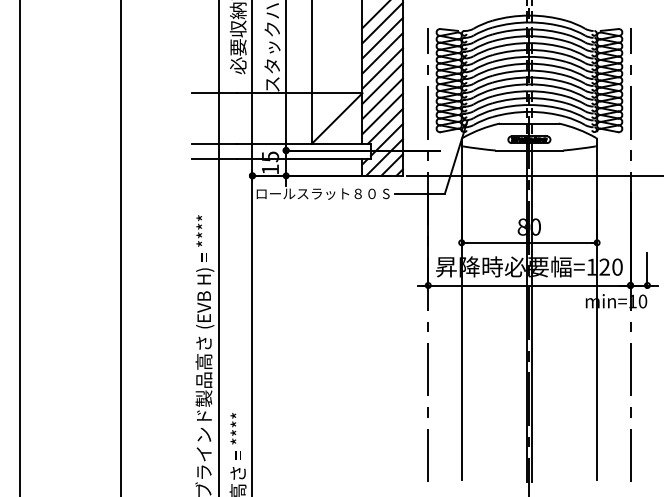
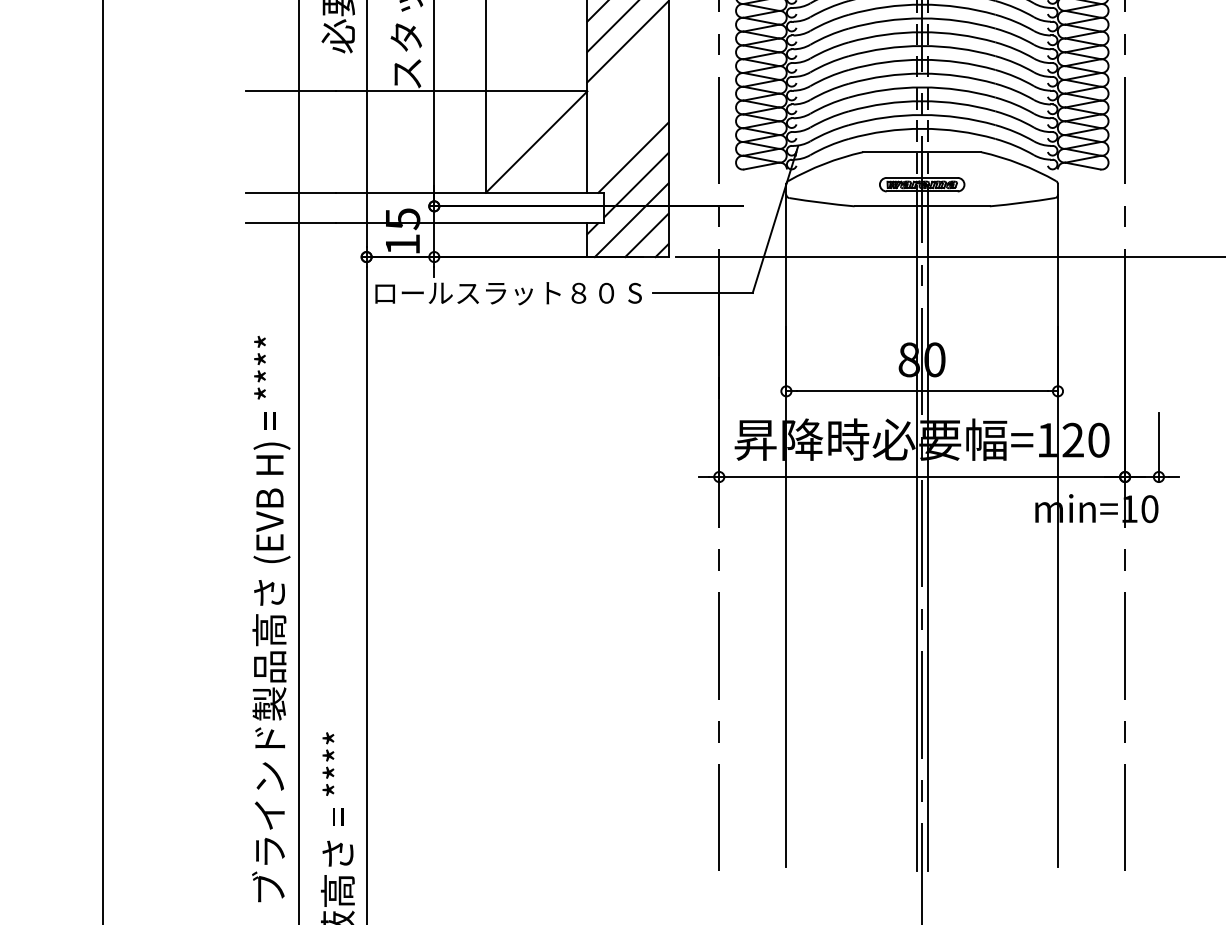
line: (382, 83) -> (627, 71), removed
line: (382, 98) -> (627, 101), removed
line: (382, 113) -> (627, 132), removed

